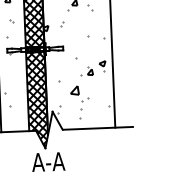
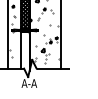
hatch: (35, 98) -> (24, 53), removed

